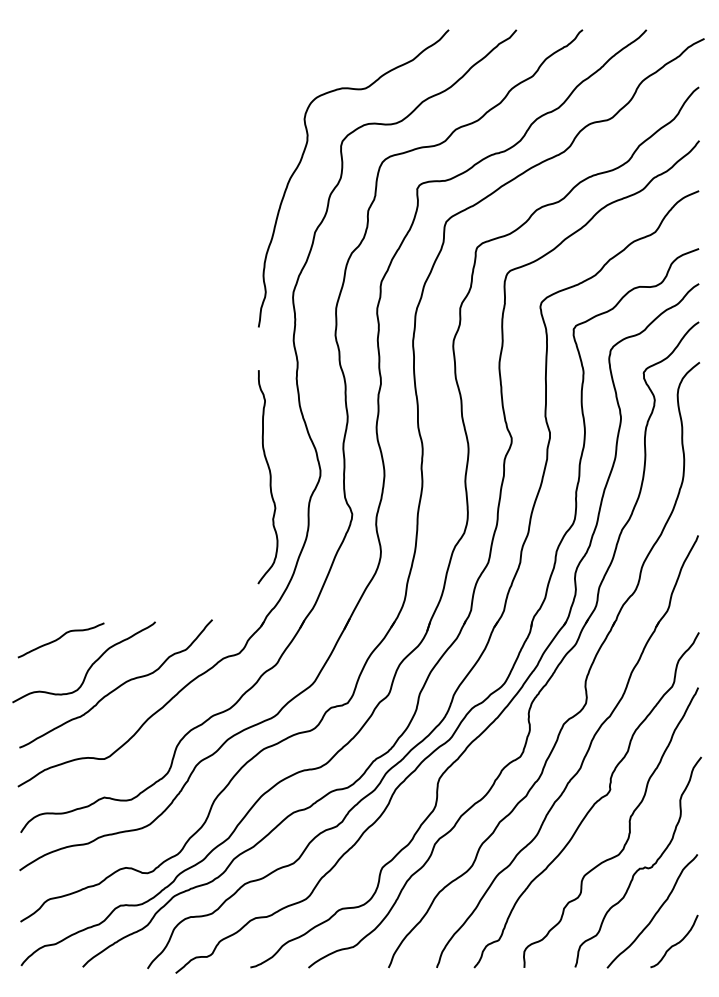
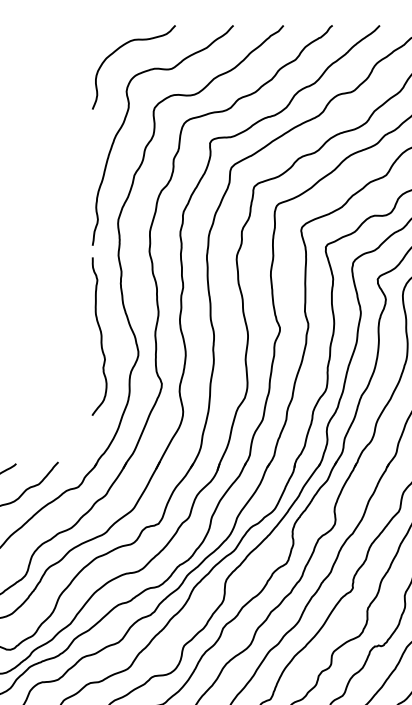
curve: (292, 63) -> (117, 50), added
curve: (269, 477) -> (100, 336), moved

